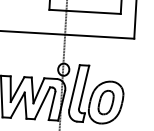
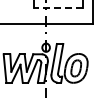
line: (83, 11) -> (57, 7), solid -> dashed

